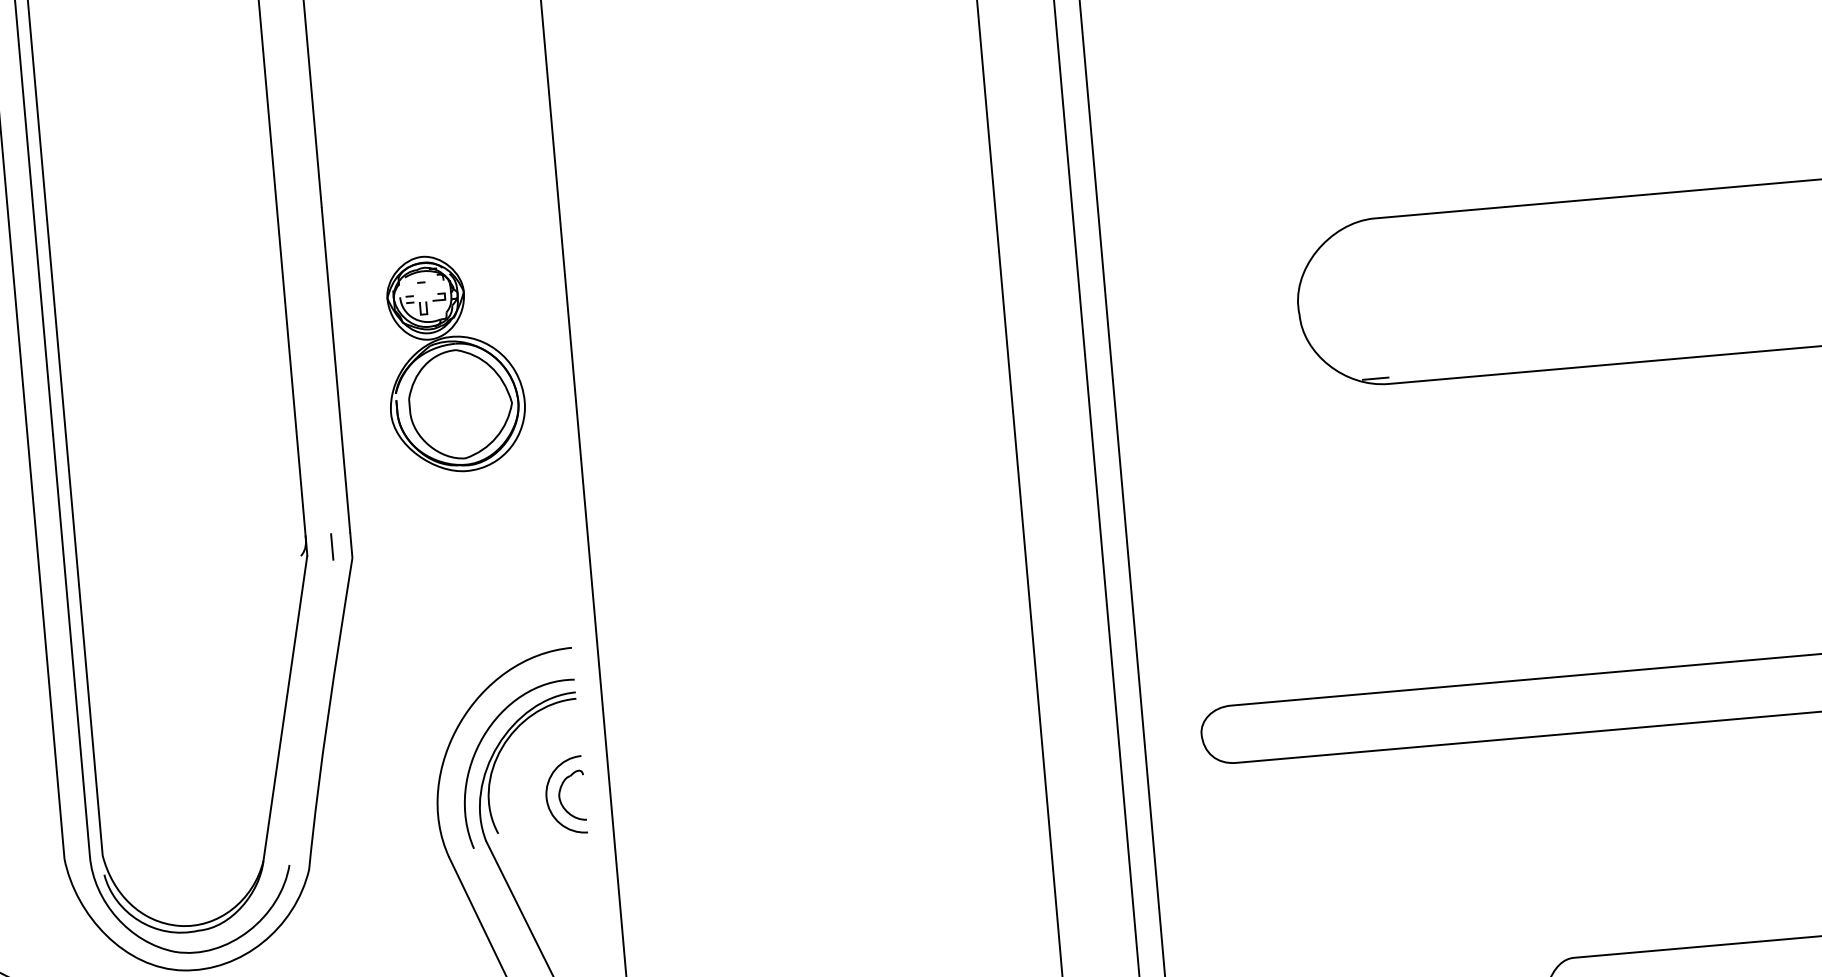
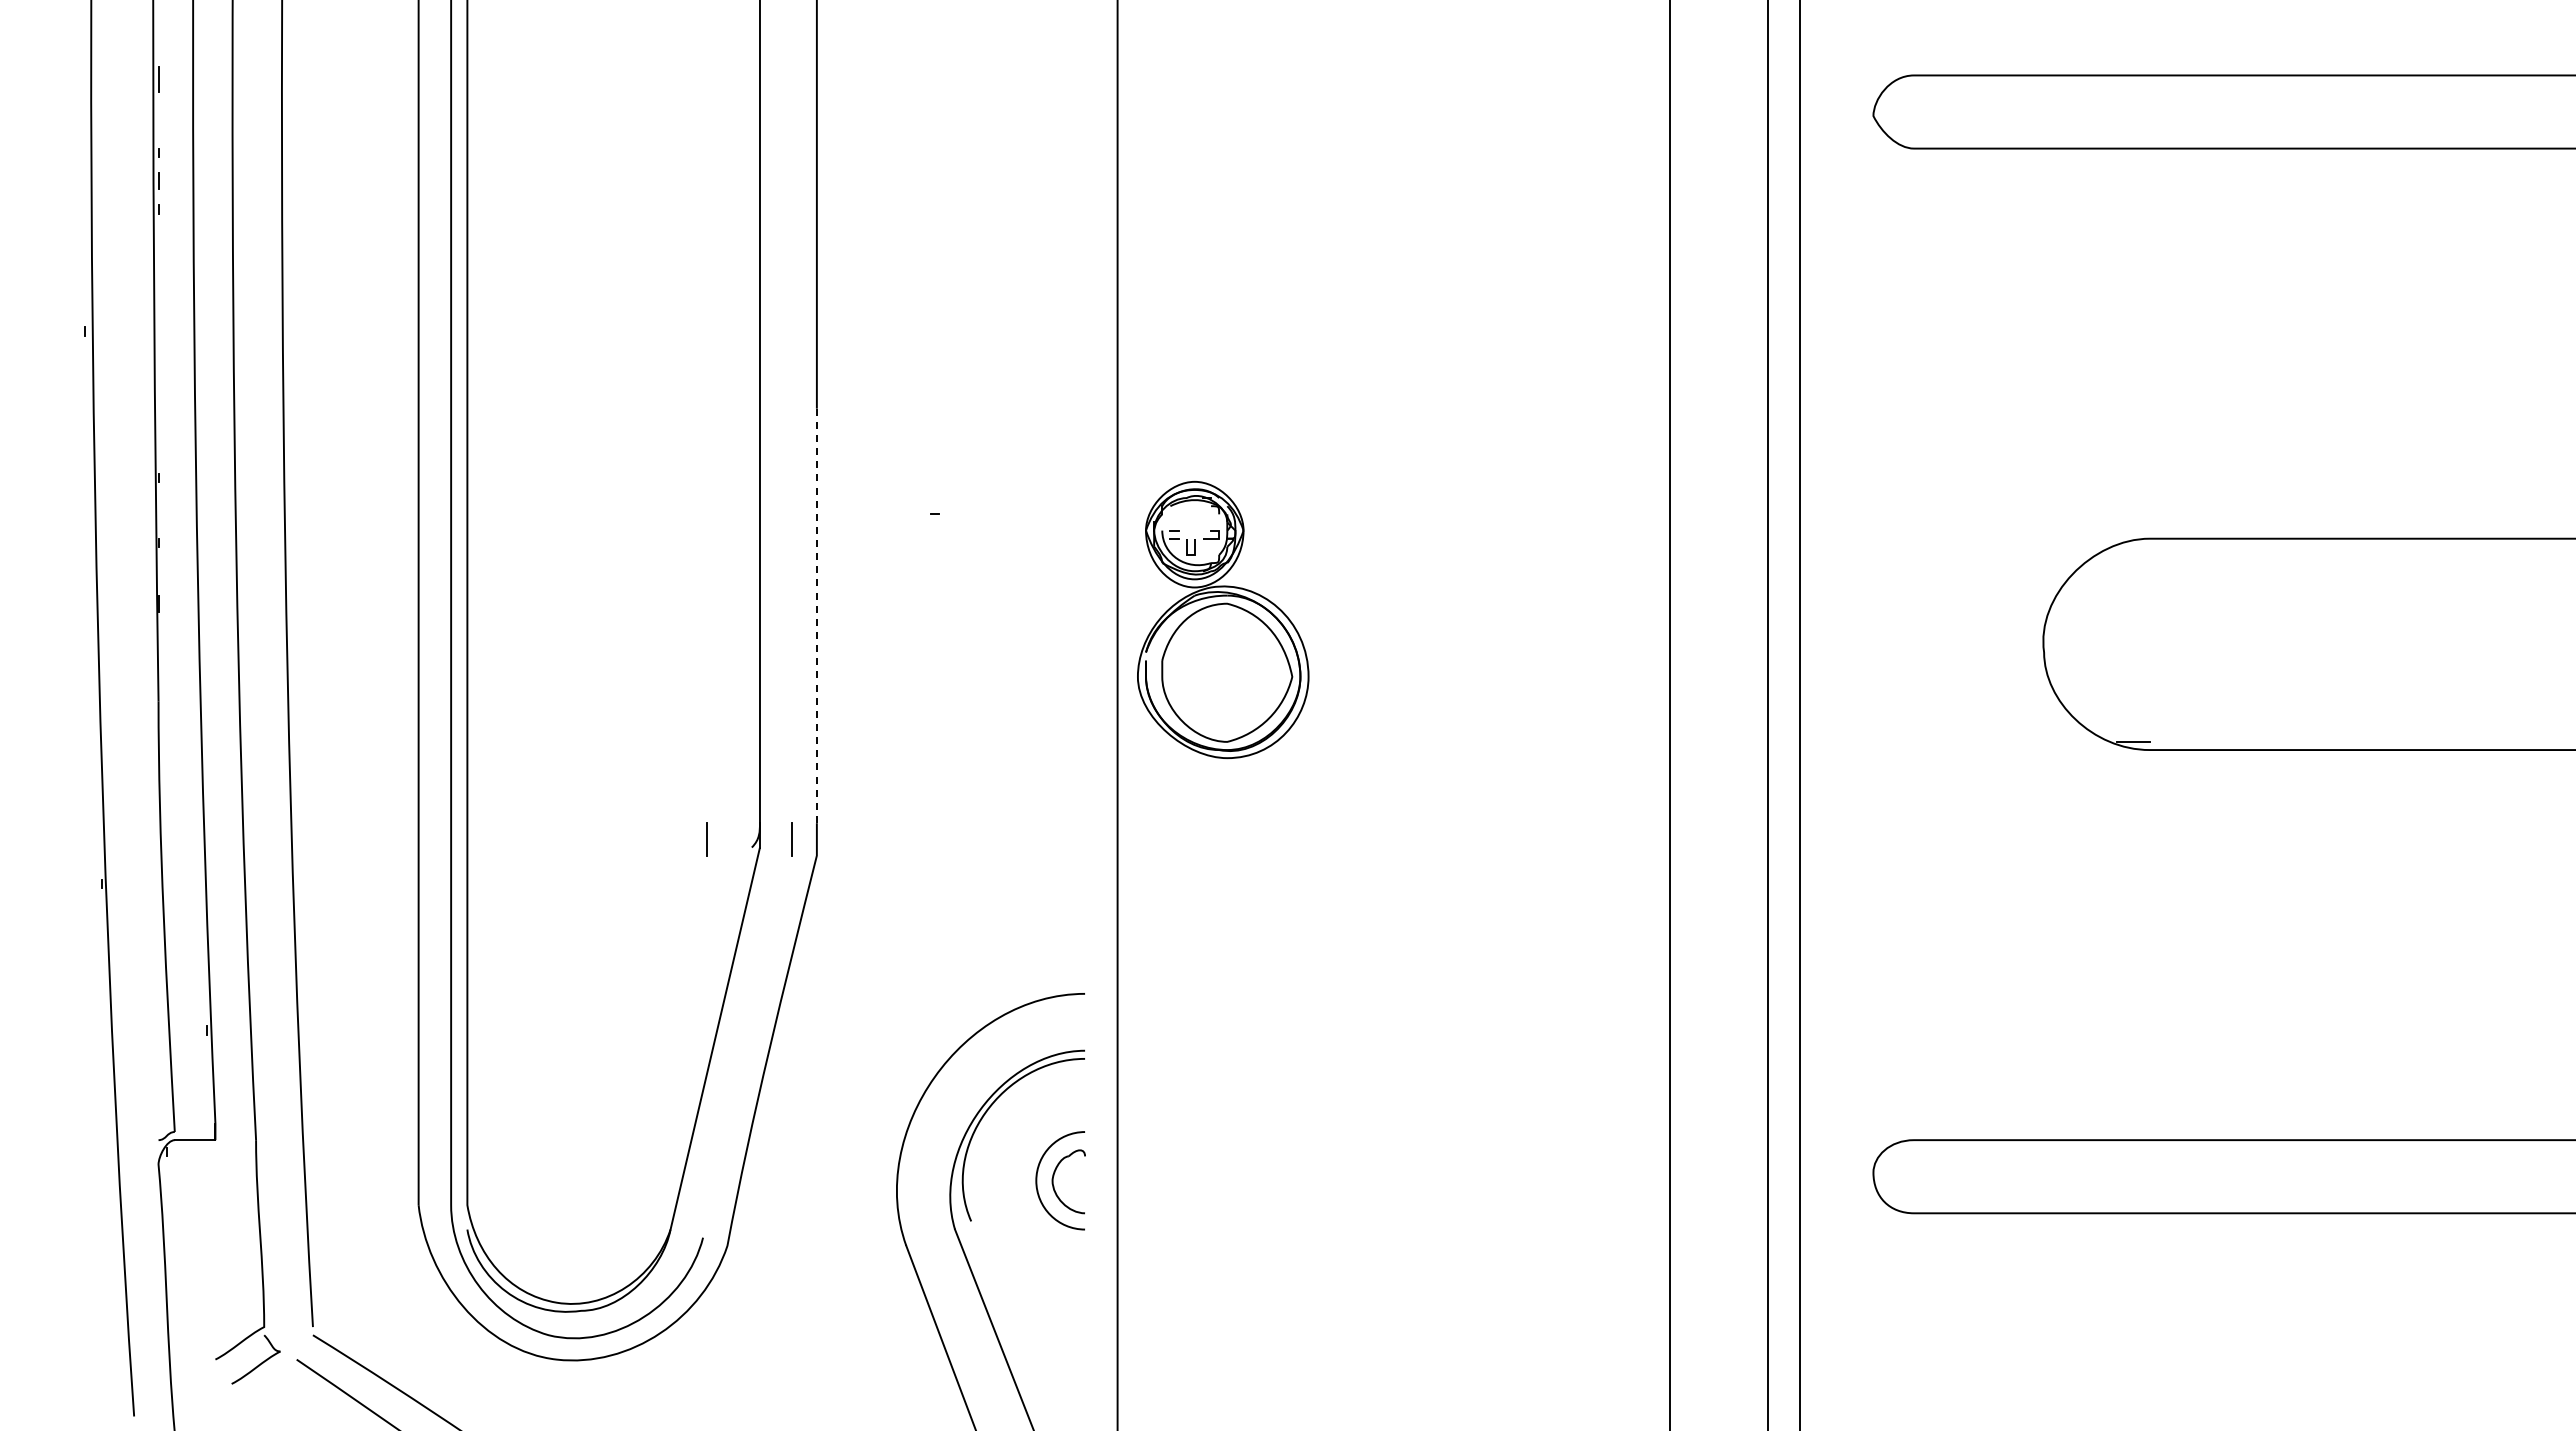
part: (454, 362) -> (1223, 619), moved
line: (335, 370) -> (816, 616), solid -> dashed
line: (264, 552) -> (706, 839), added
curve: (481, 741) -> (960, 1102), removed

